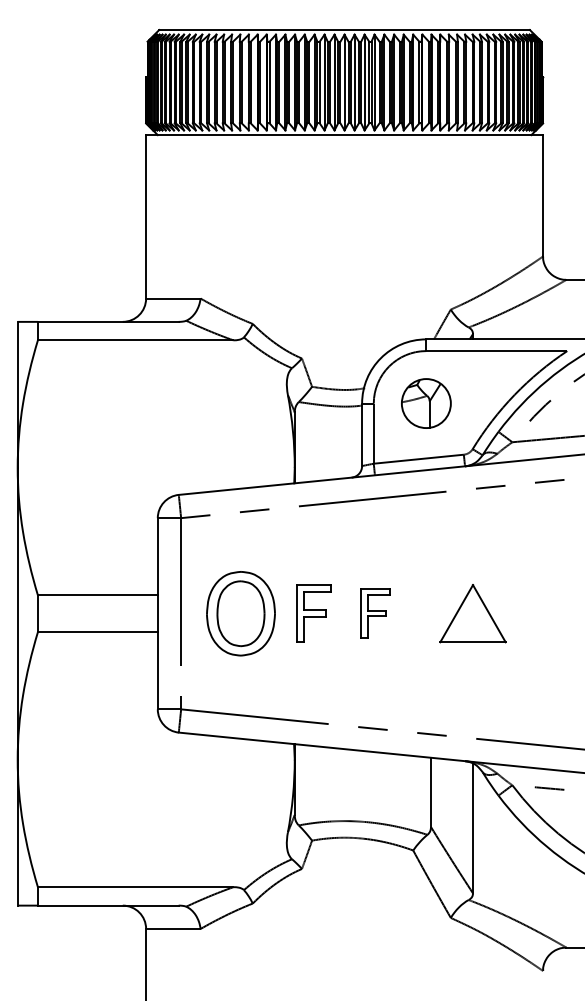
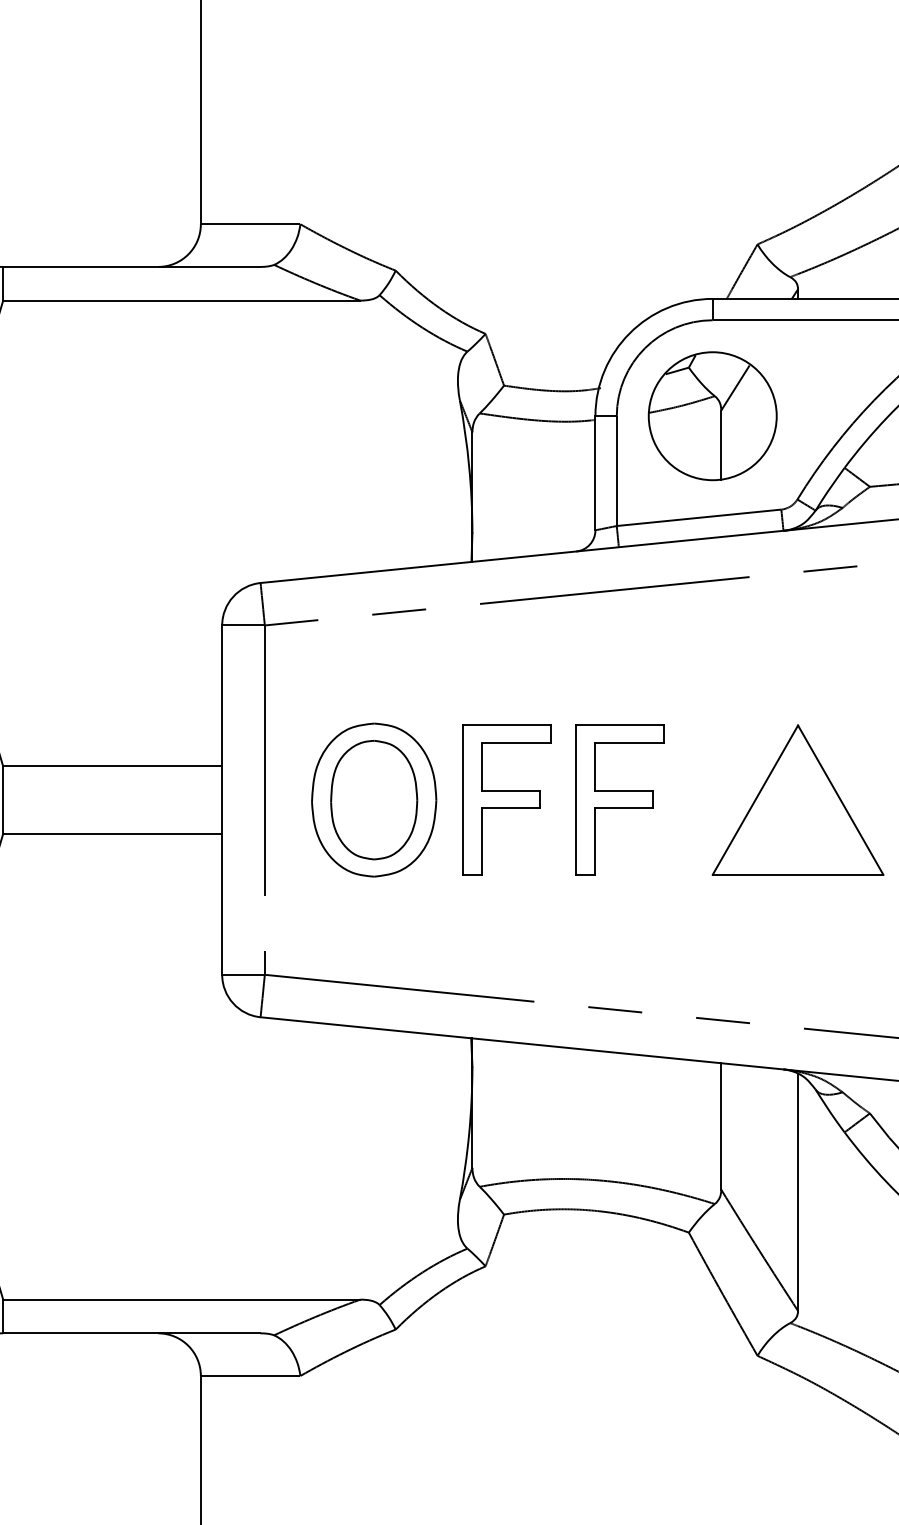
part: (426, 403) -> (713, 416), size x1.43
part: (313, 613) -> (506, 799), size x1.43
part: (375, 613) -> (619, 799), size x1.67
part: (472, 613) -> (797, 799), size x1.43

